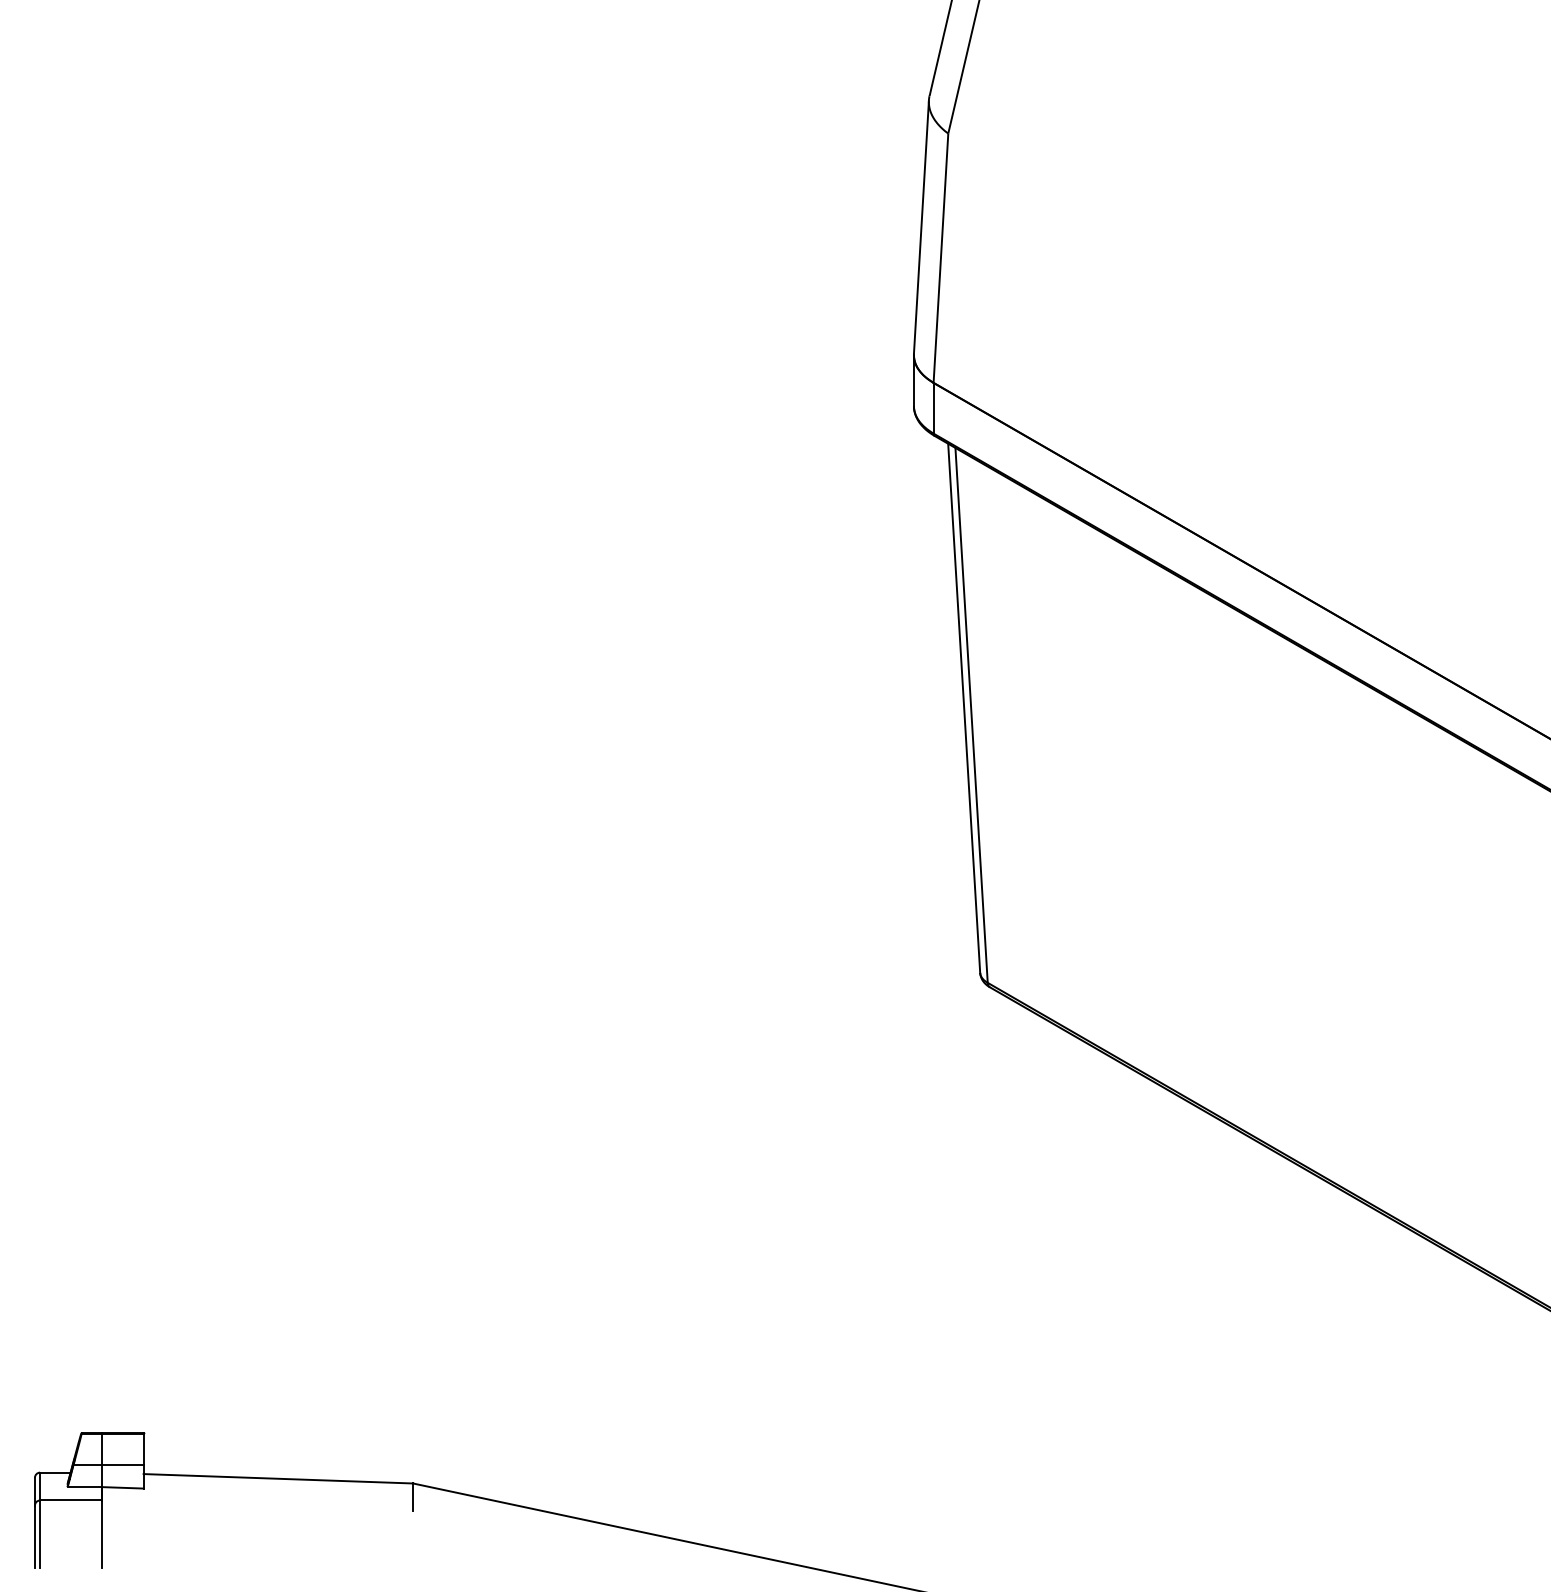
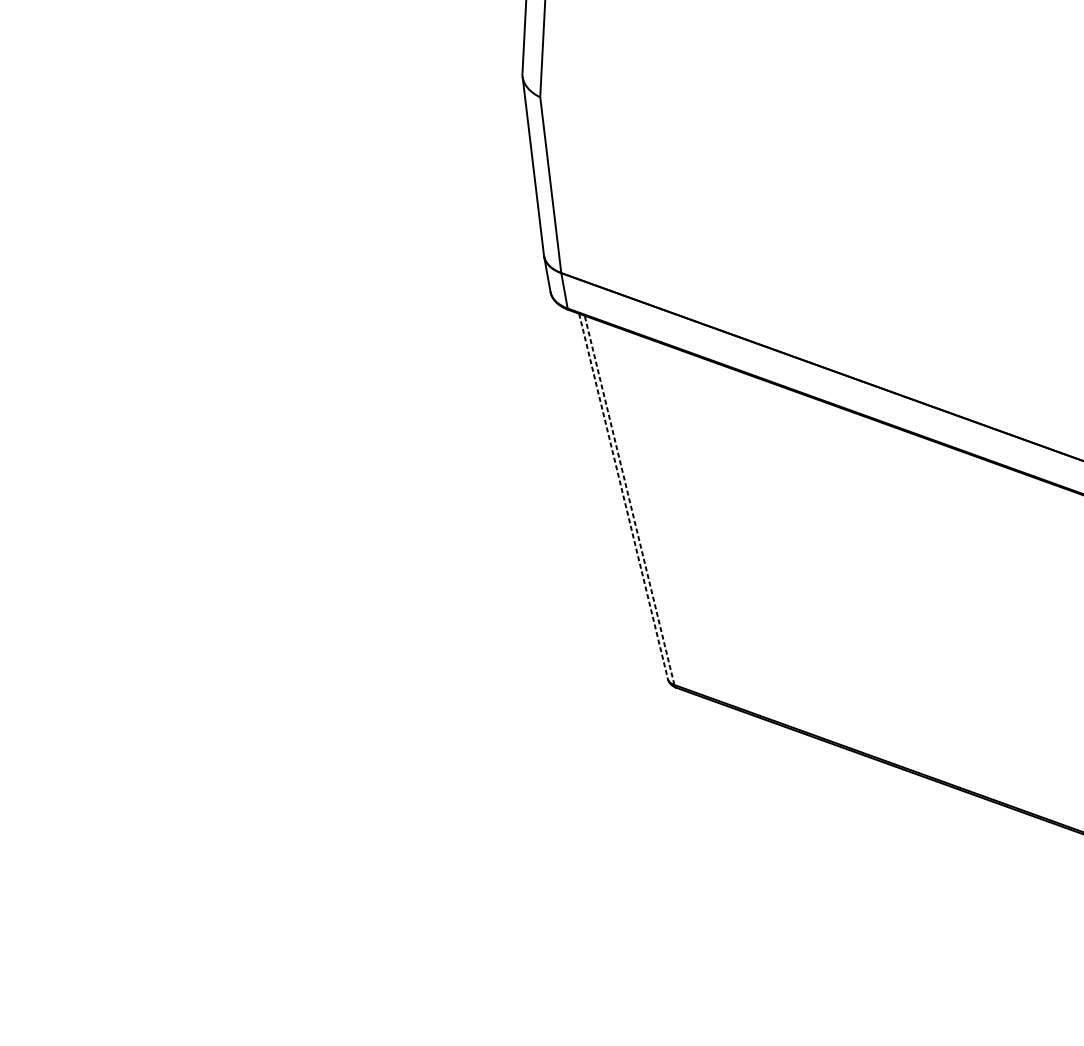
line: (964, 708) -> (623, 496), solid -> dashed
line: (971, 715) -> (629, 500), solid -> dashed

